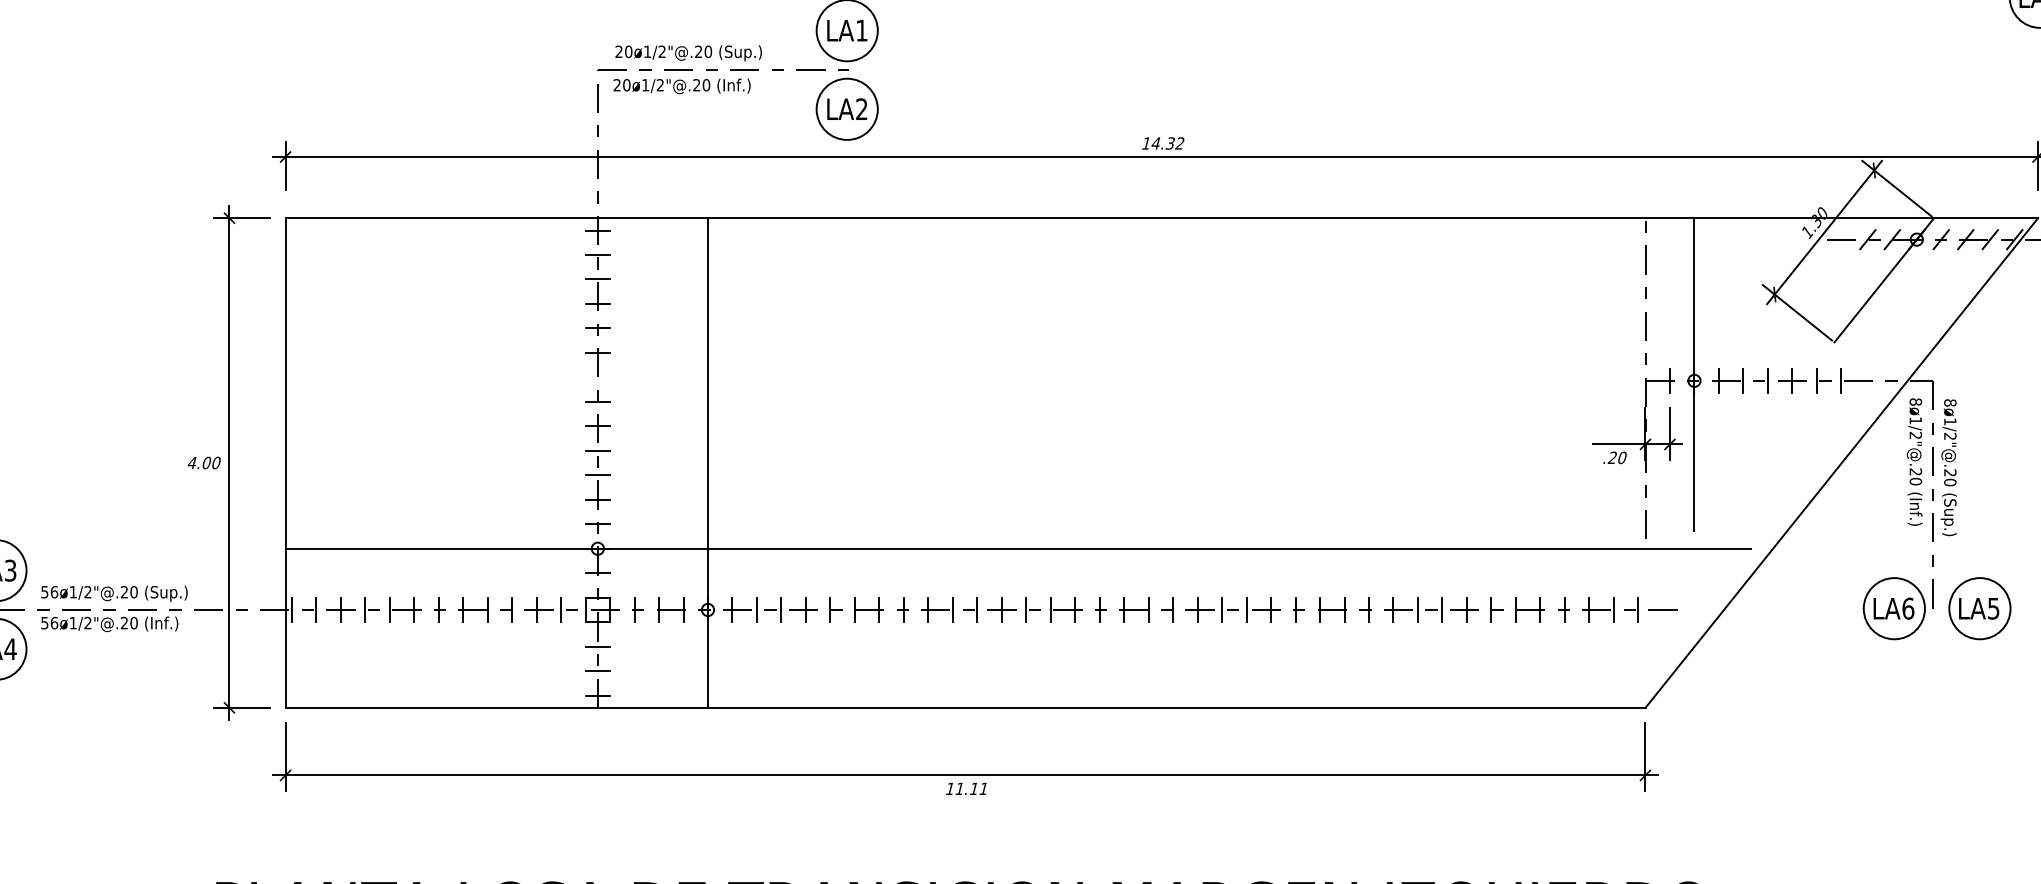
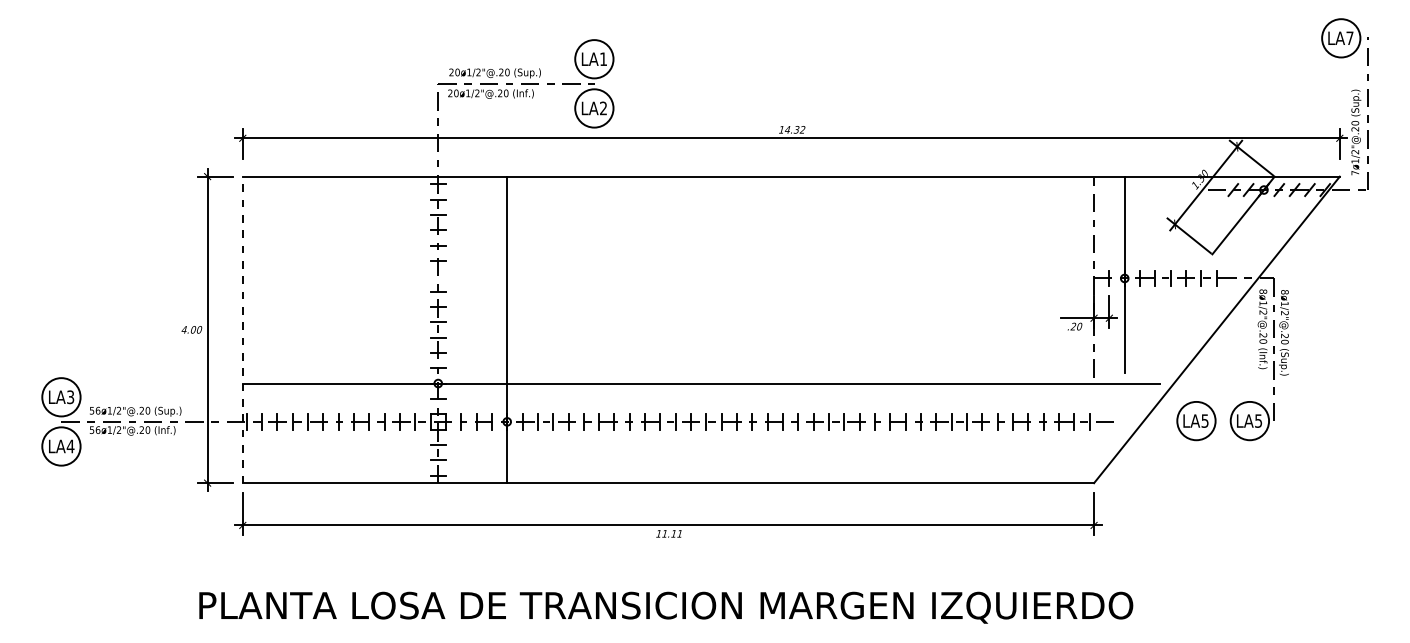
line: (285, 462) -> (242, 329), solid -> dashed
text: (1908, 607) -> (1258, 420), LA6 -> LA5
part: (1979, 609) -> (1196, 421), moved

